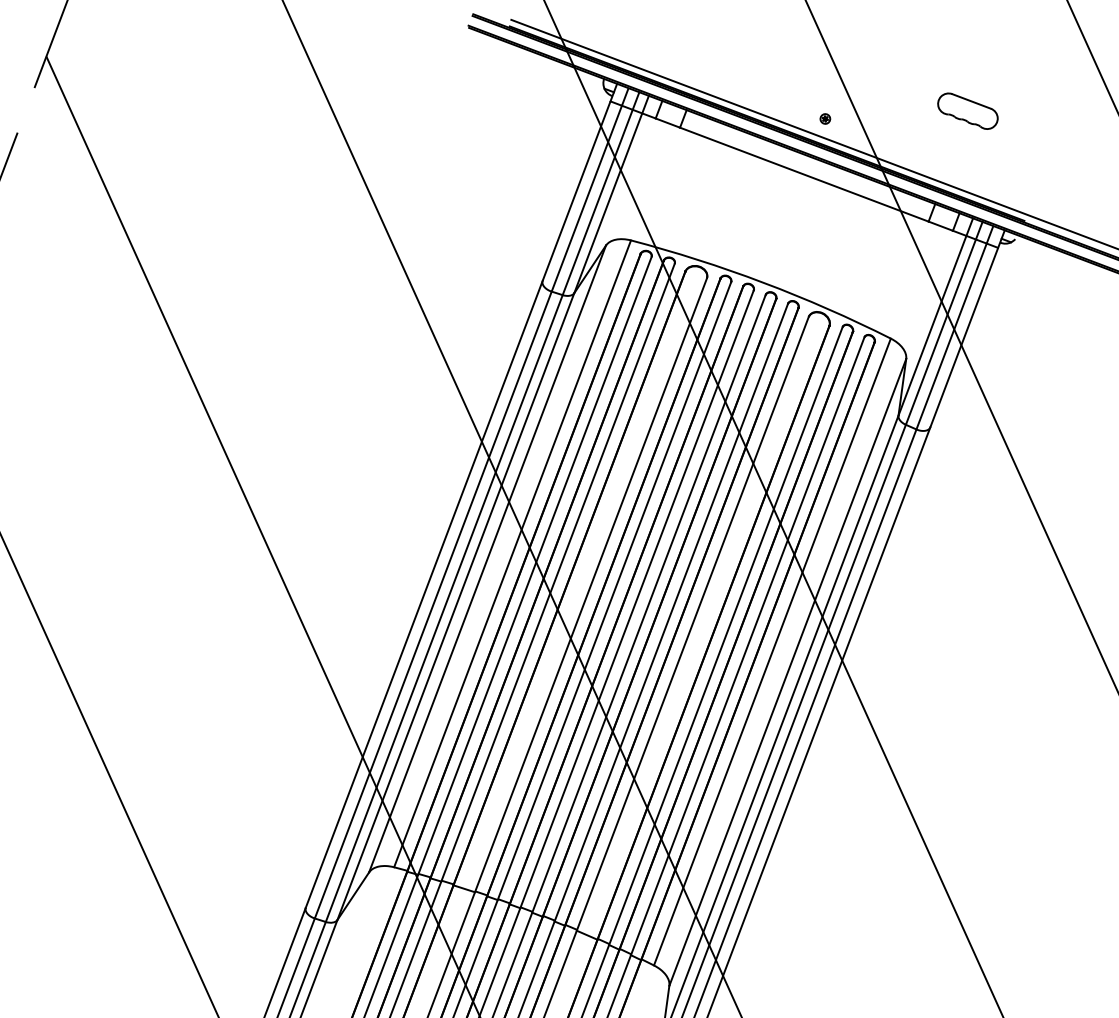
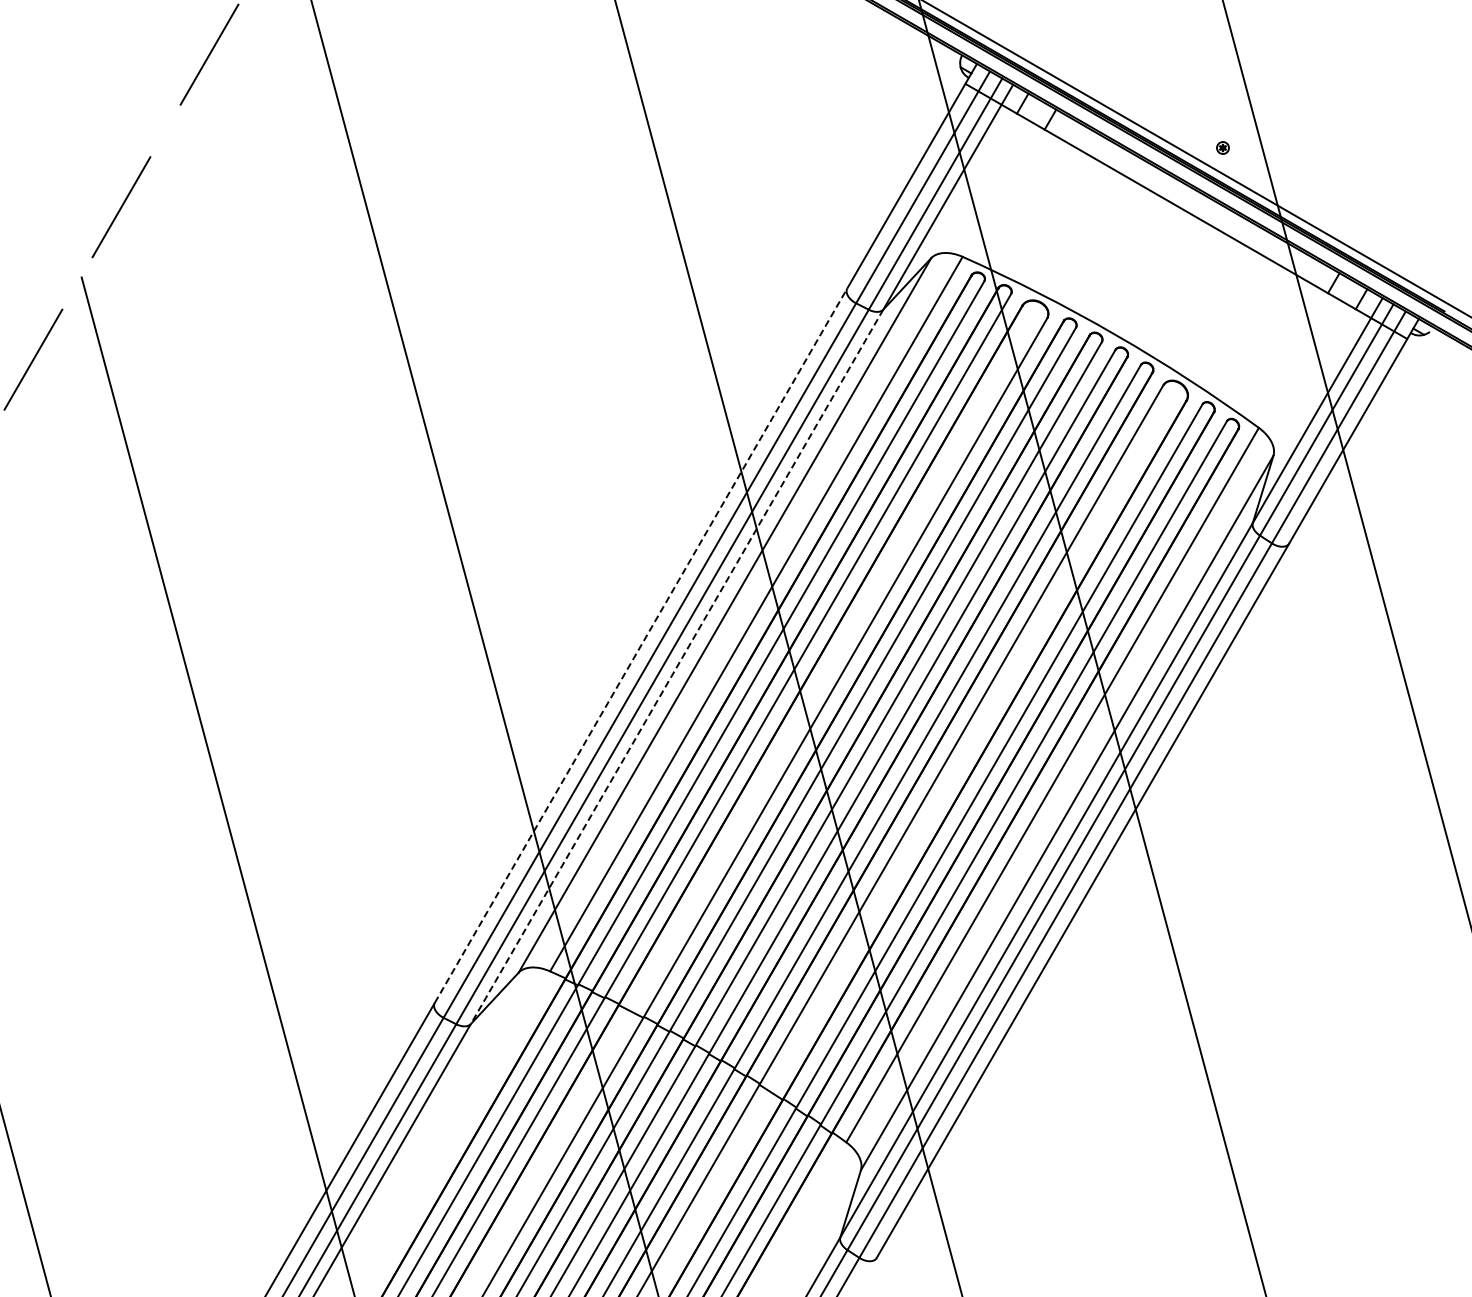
part: (967, 110) -> (1397, 166), removed
line: (424, 594) -> (641, 645), solid -> dashed
line: (456, 606) -> (677, 666), solid -> dashed

